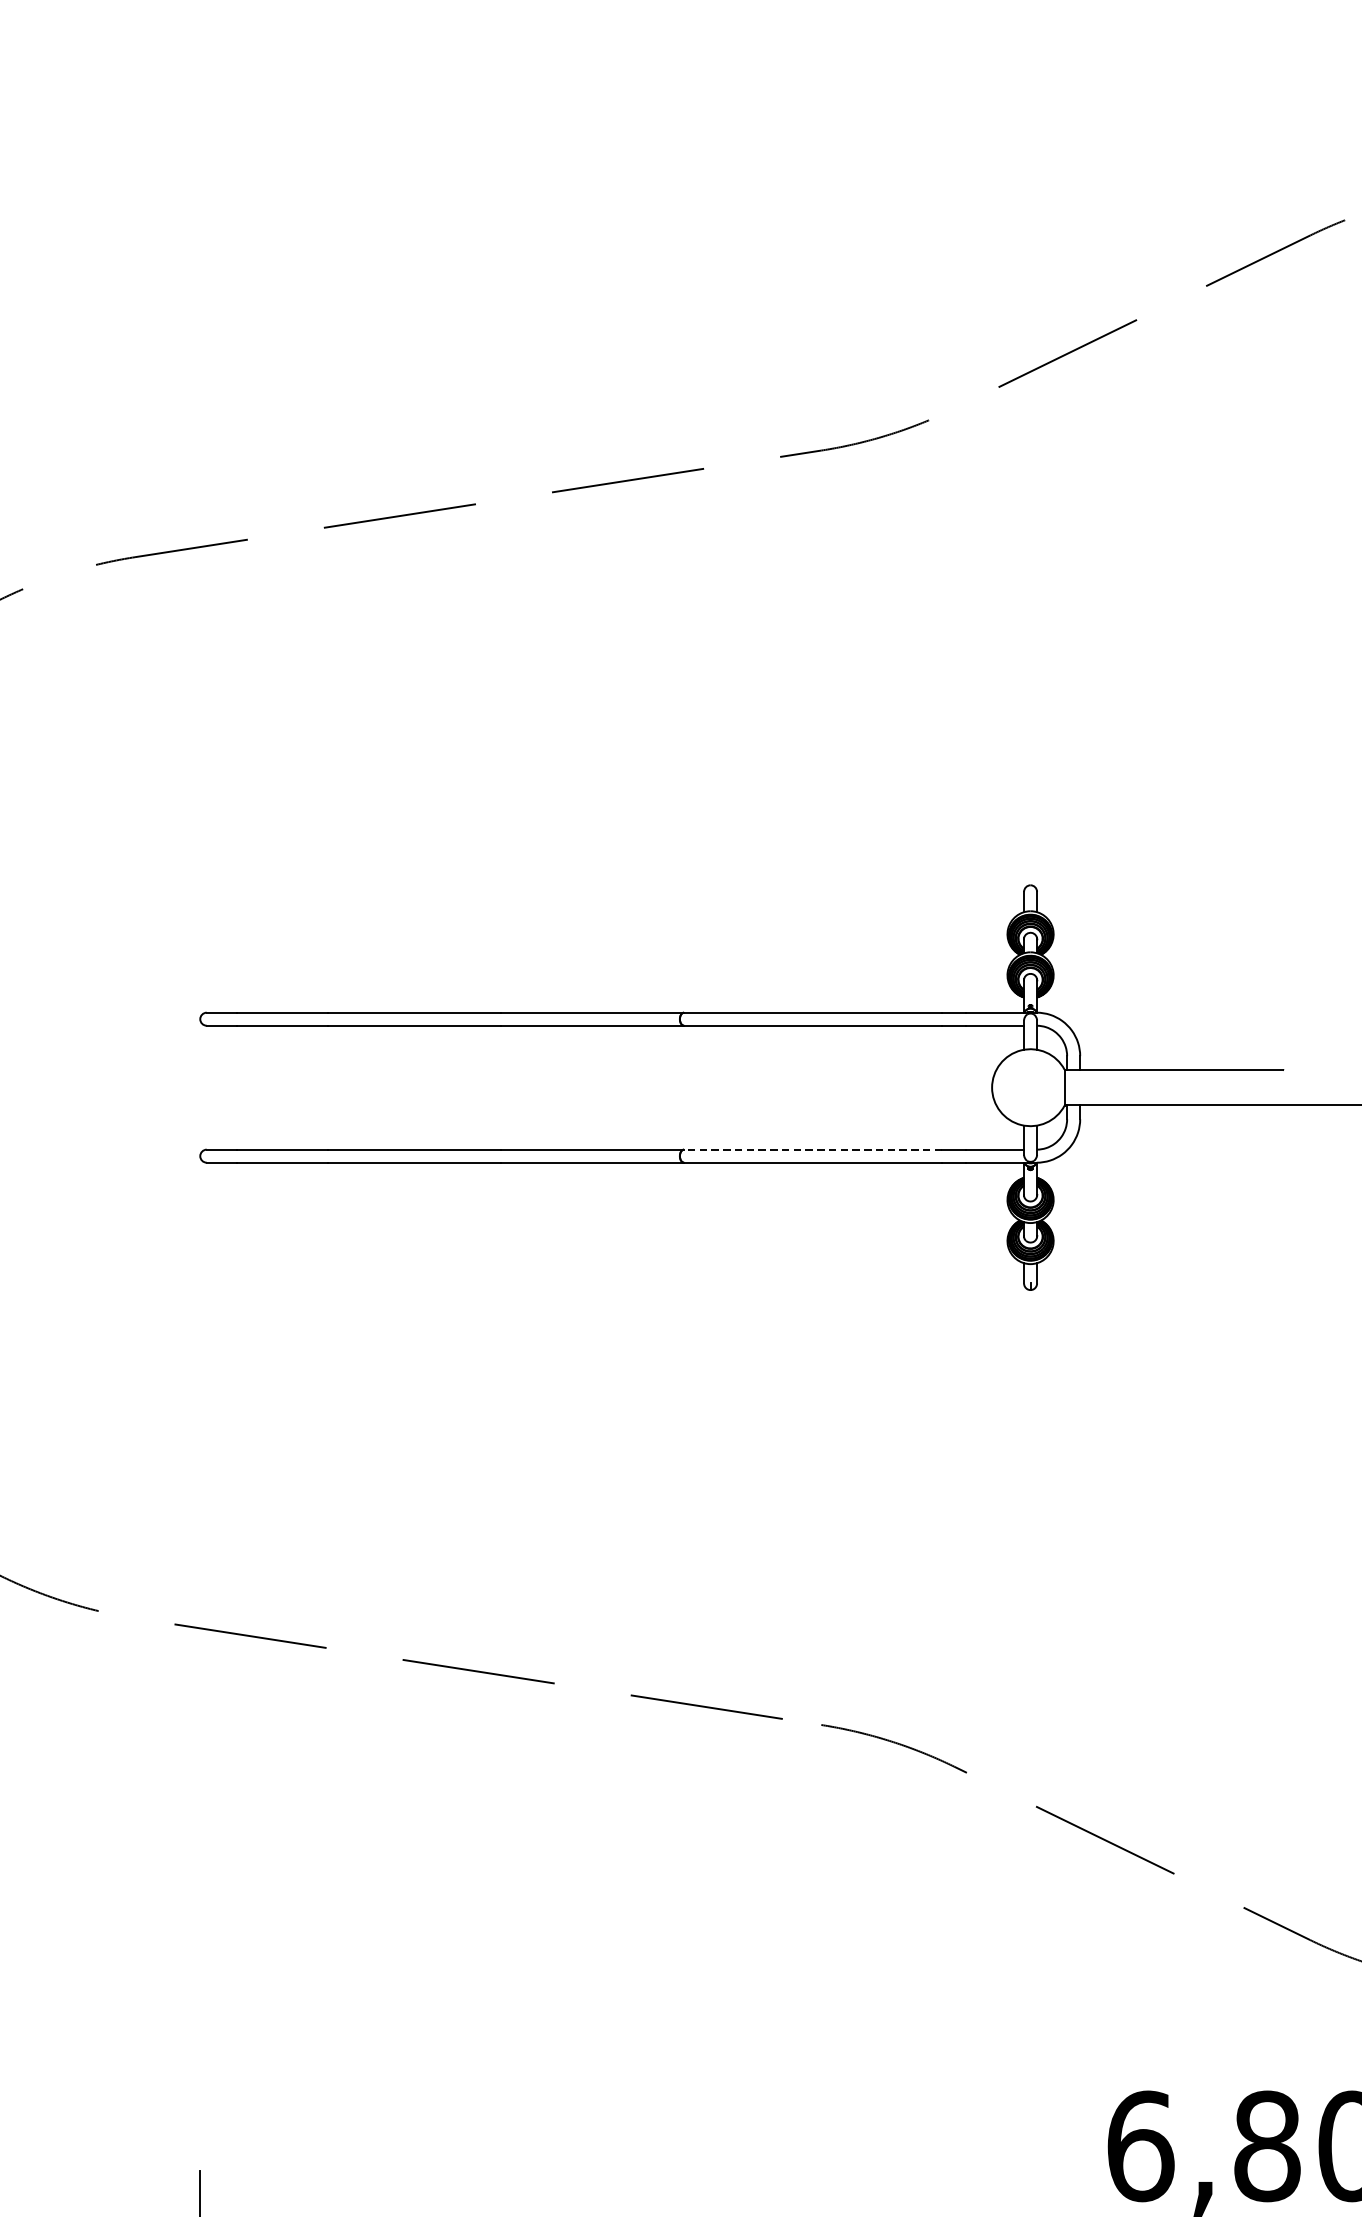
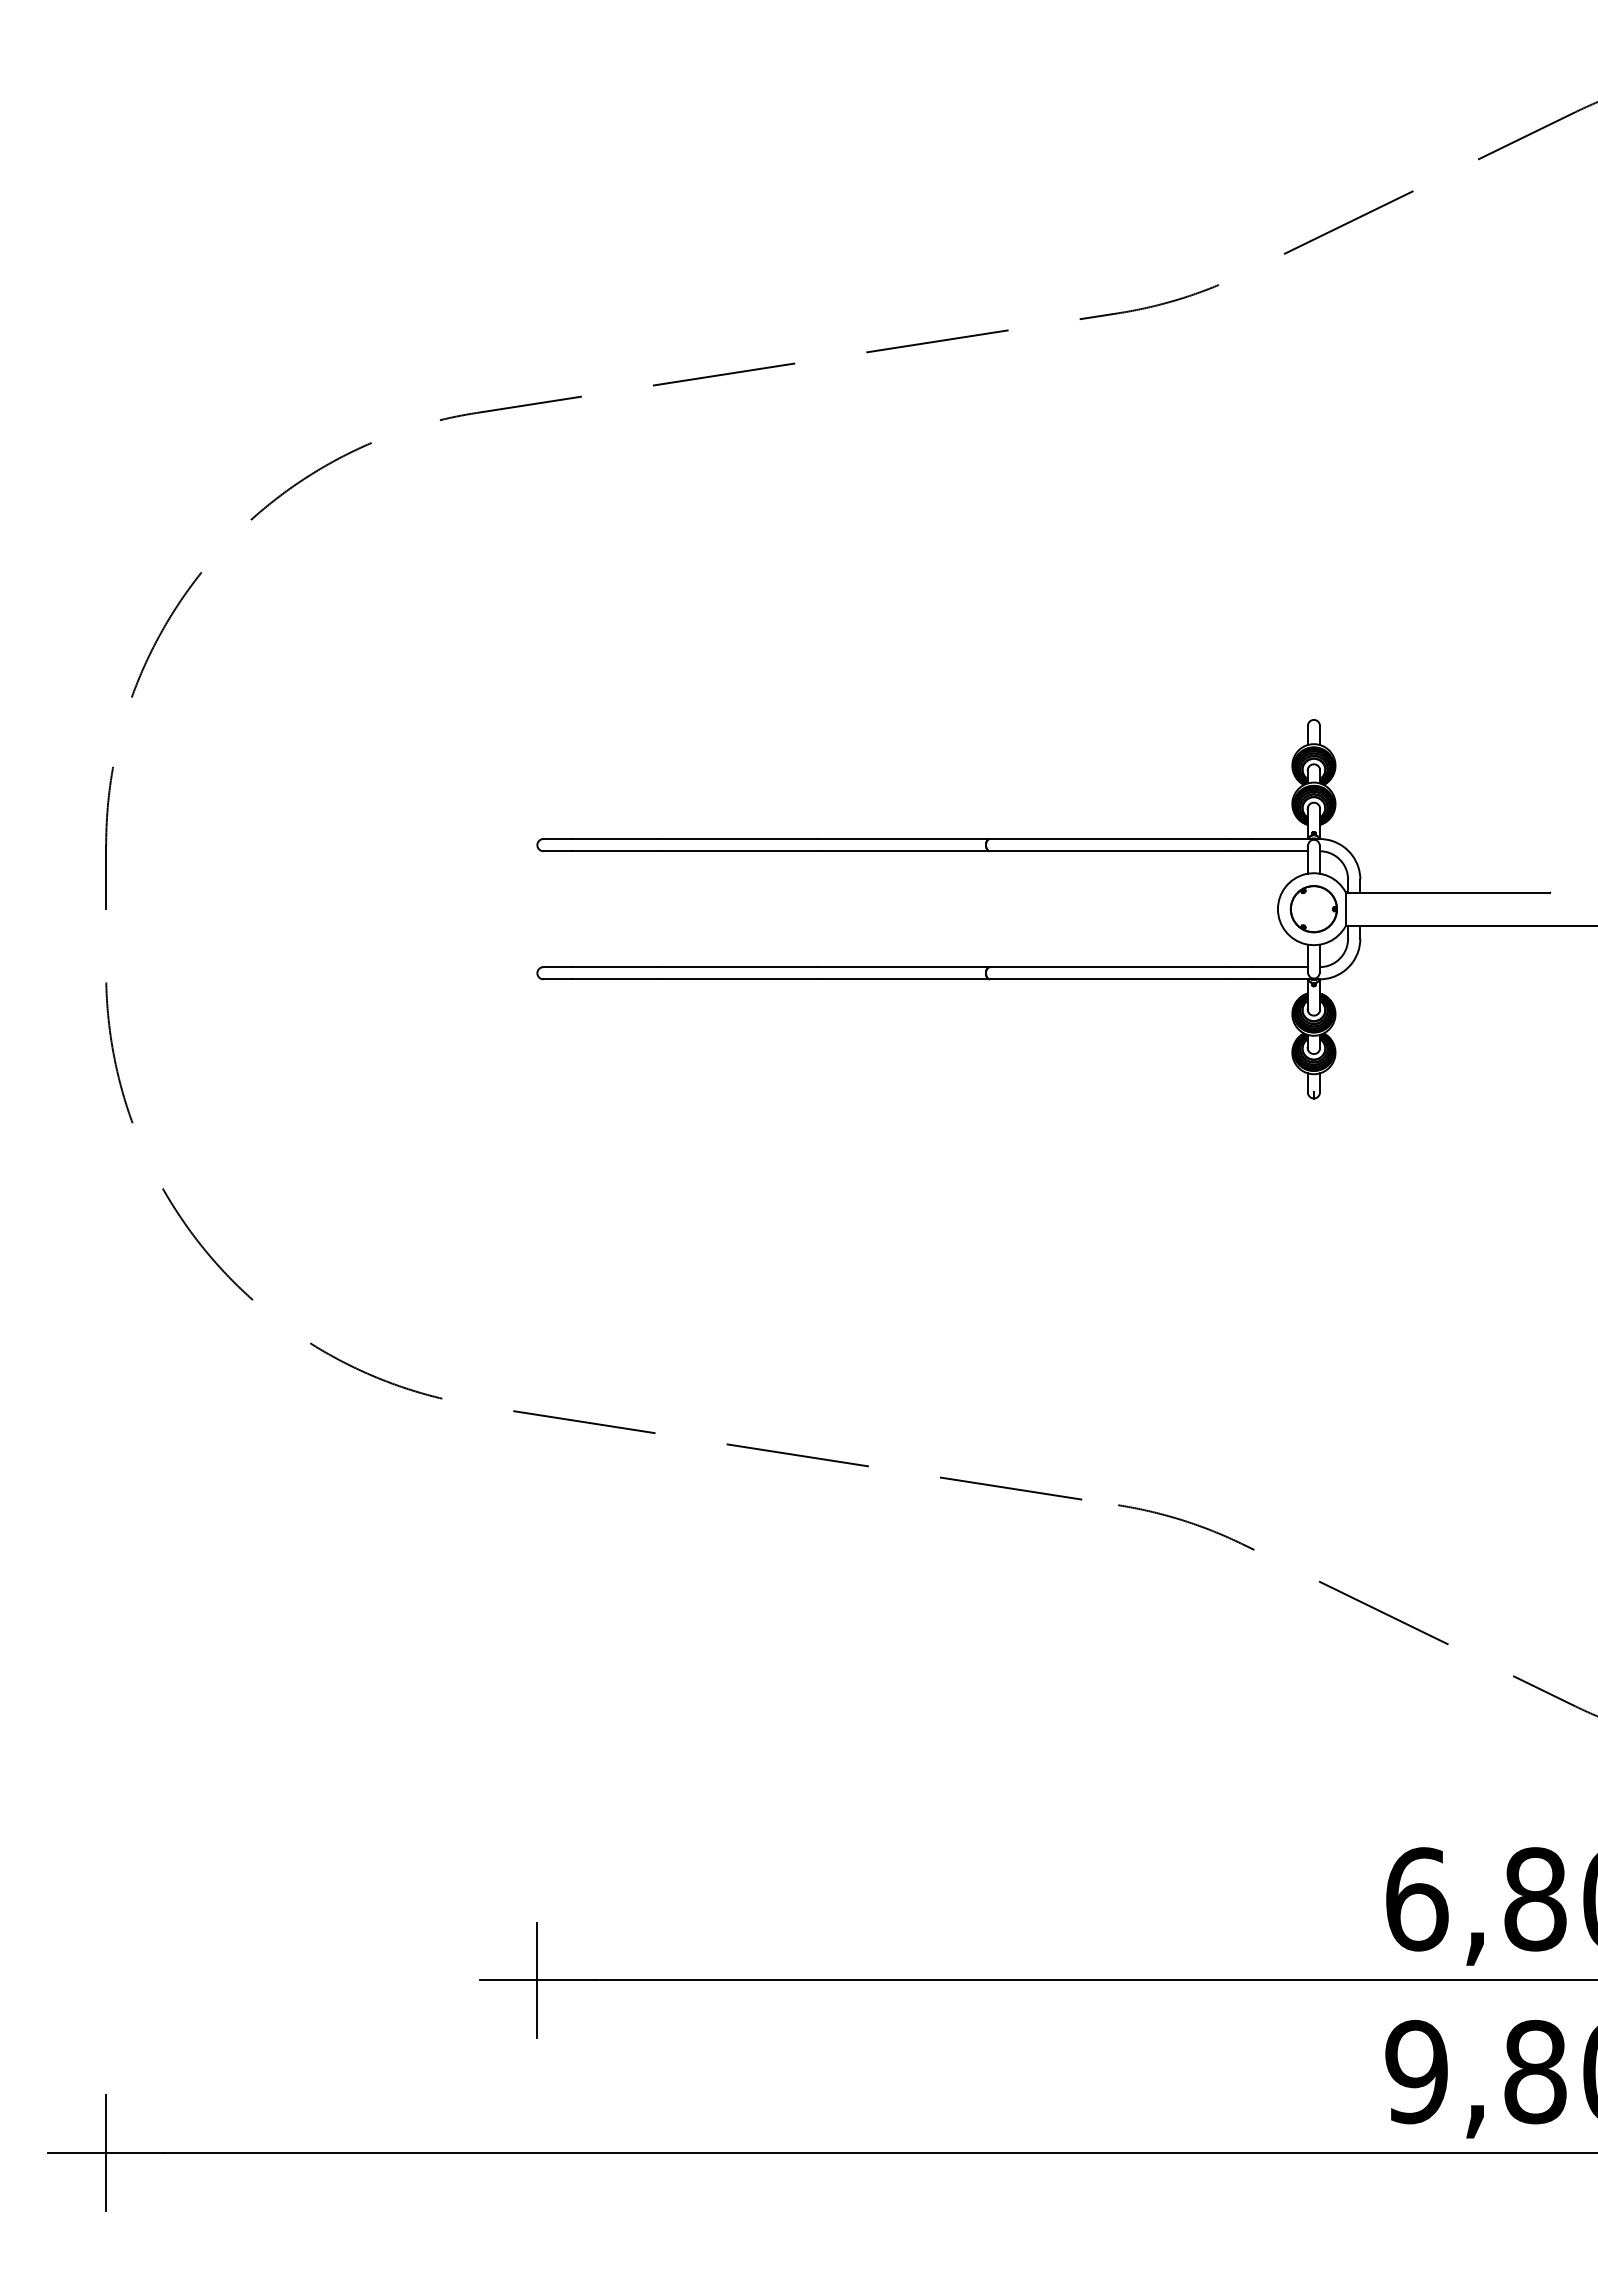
part: (1030, 1088) -> (1313, 909), added
line: (813, 1150) -> (1110, 967), dashed -> solid

